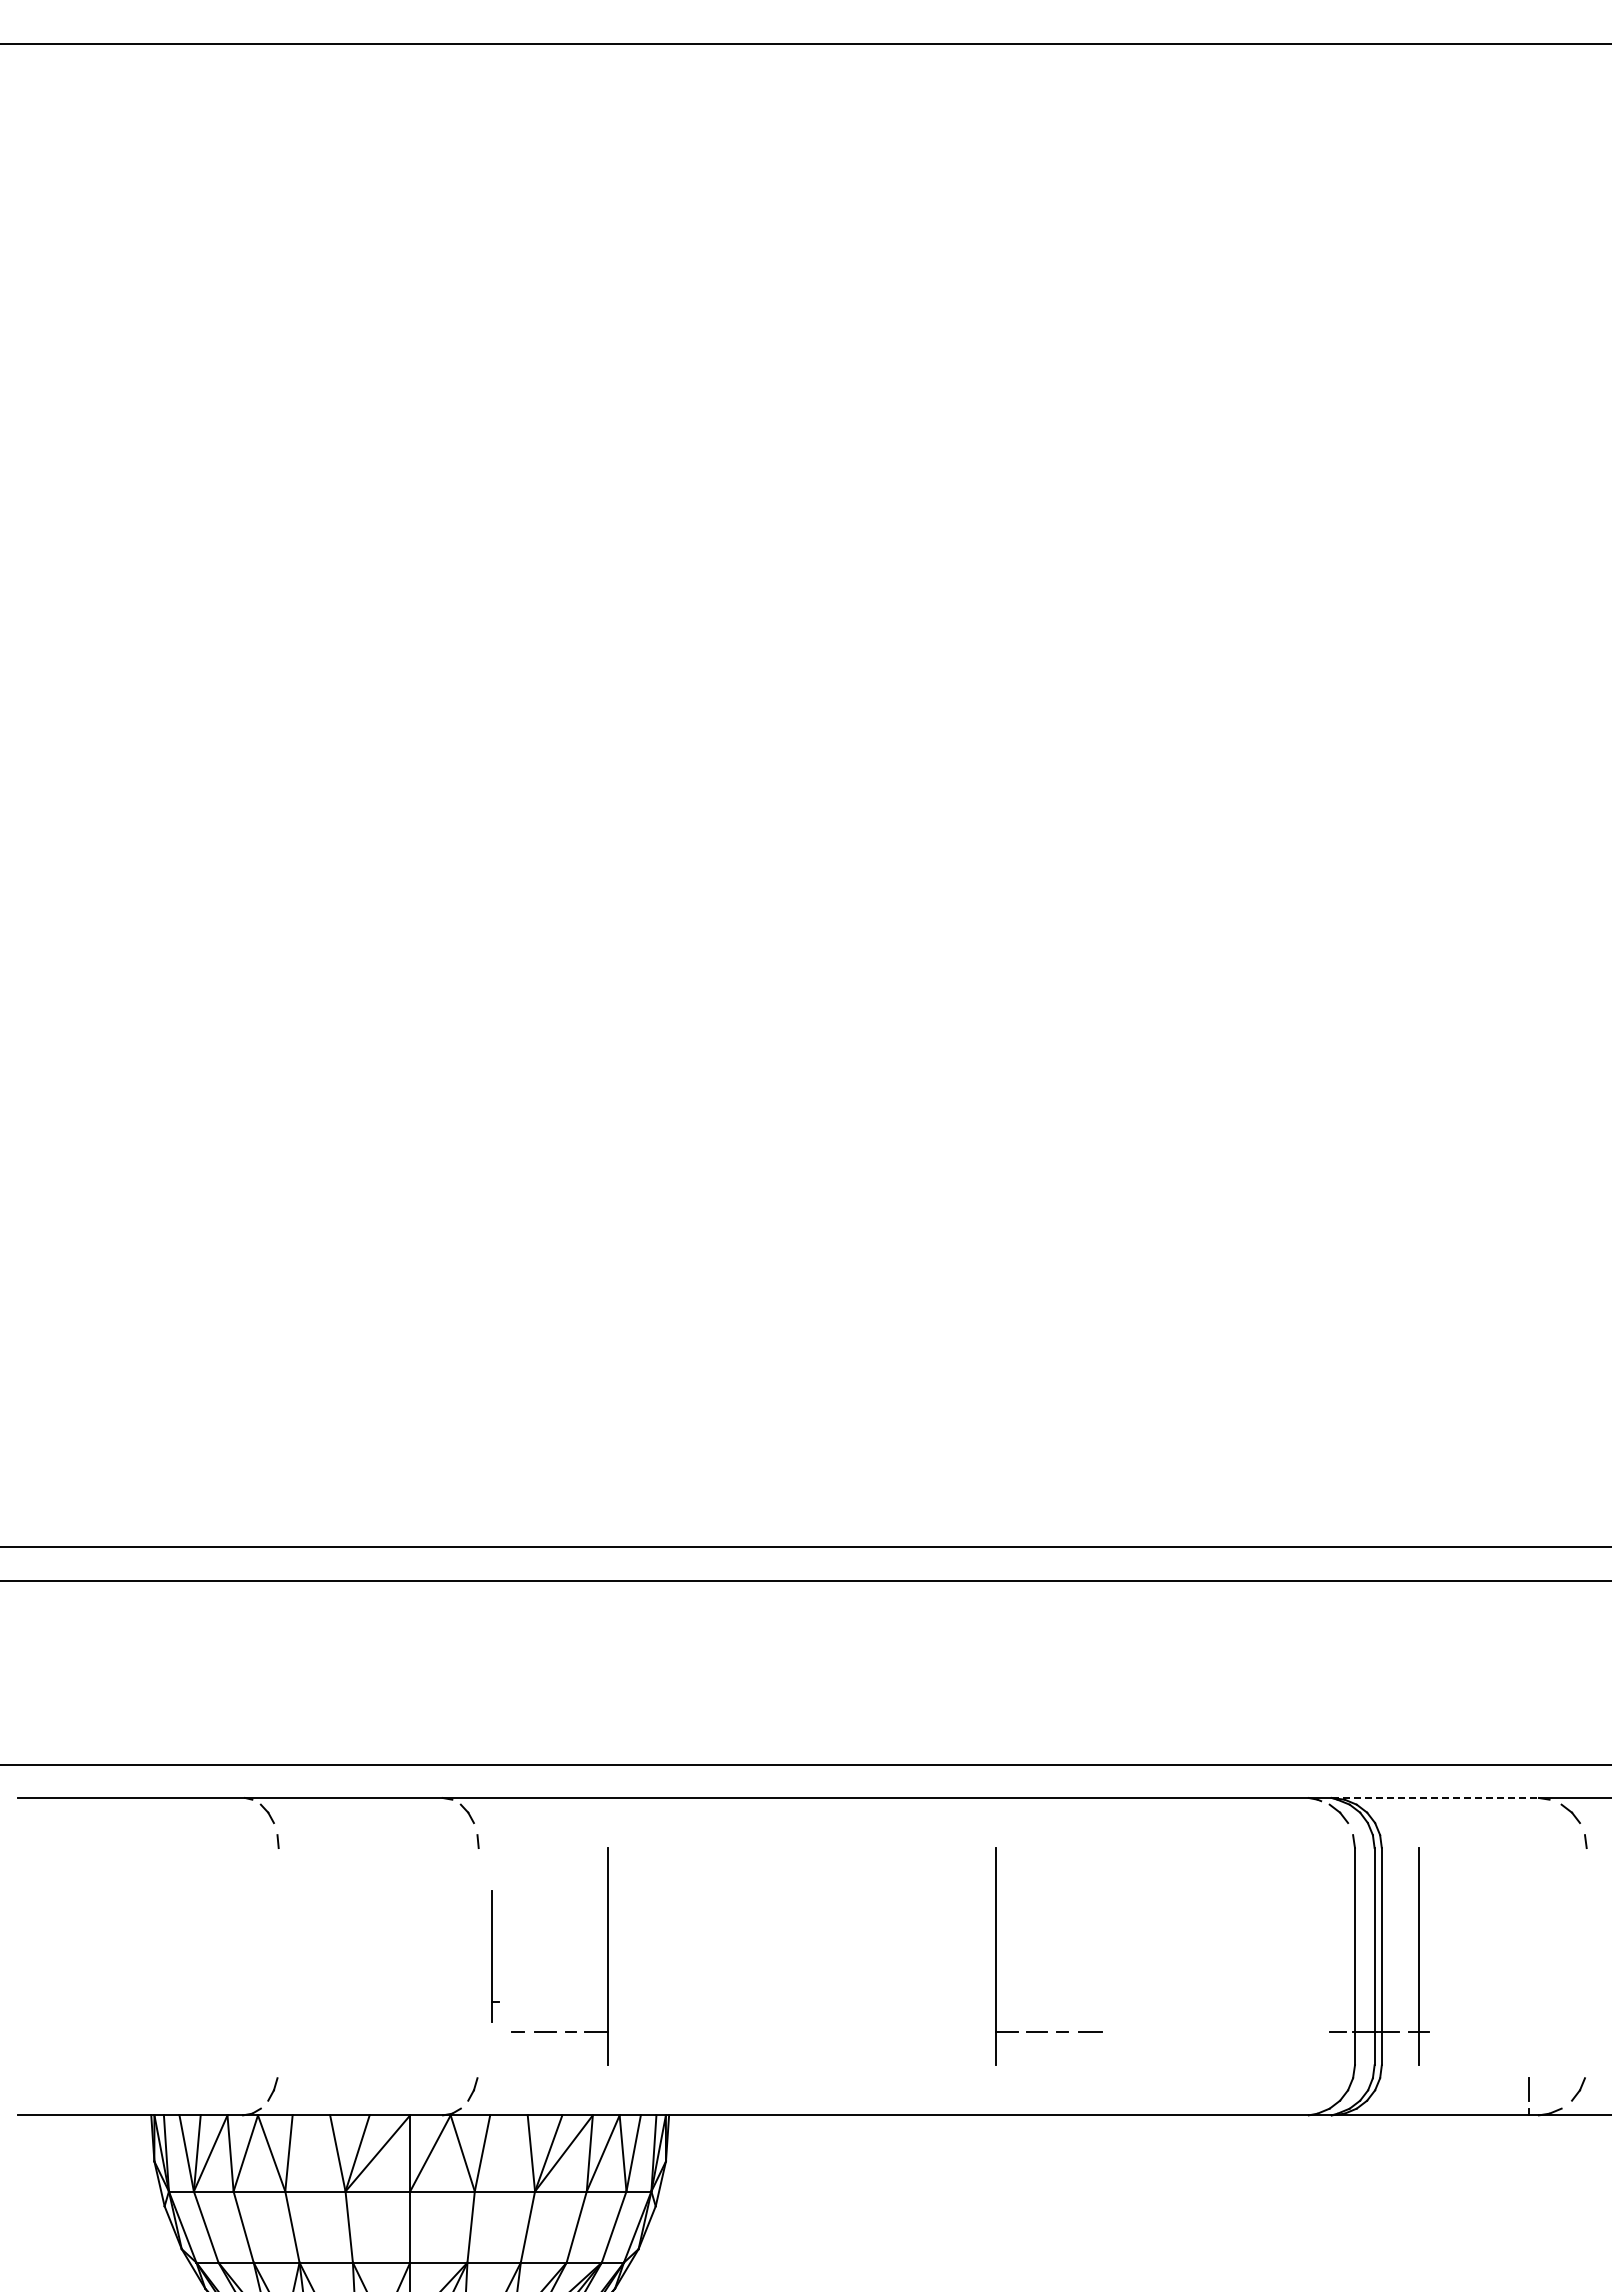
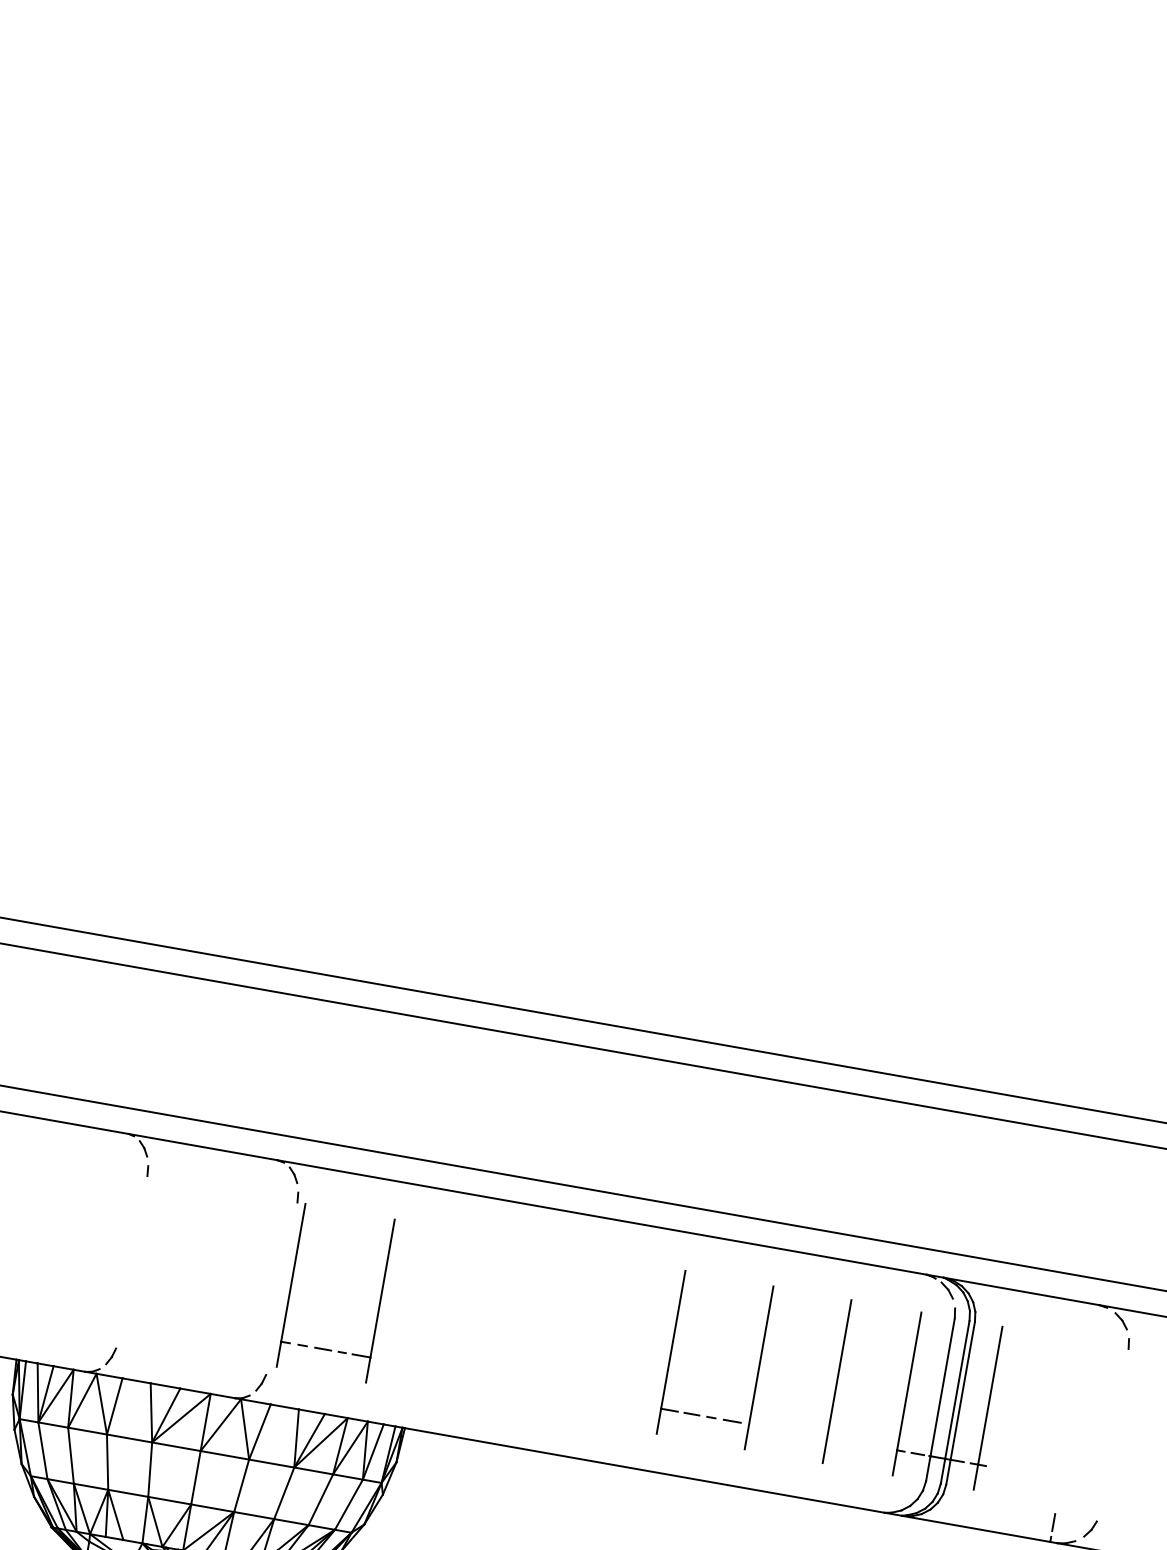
line: (1435, 1797) -> (1021, 1291), dashed -> solid
part: (494, 1956) -> (294, 1285), size x1.67
line: (1113, 1956) -> (759, 1367), added
line: (1217, 1956) -> (837, 1381), added
part: (1315, 1956) -> (910, 1394), added

